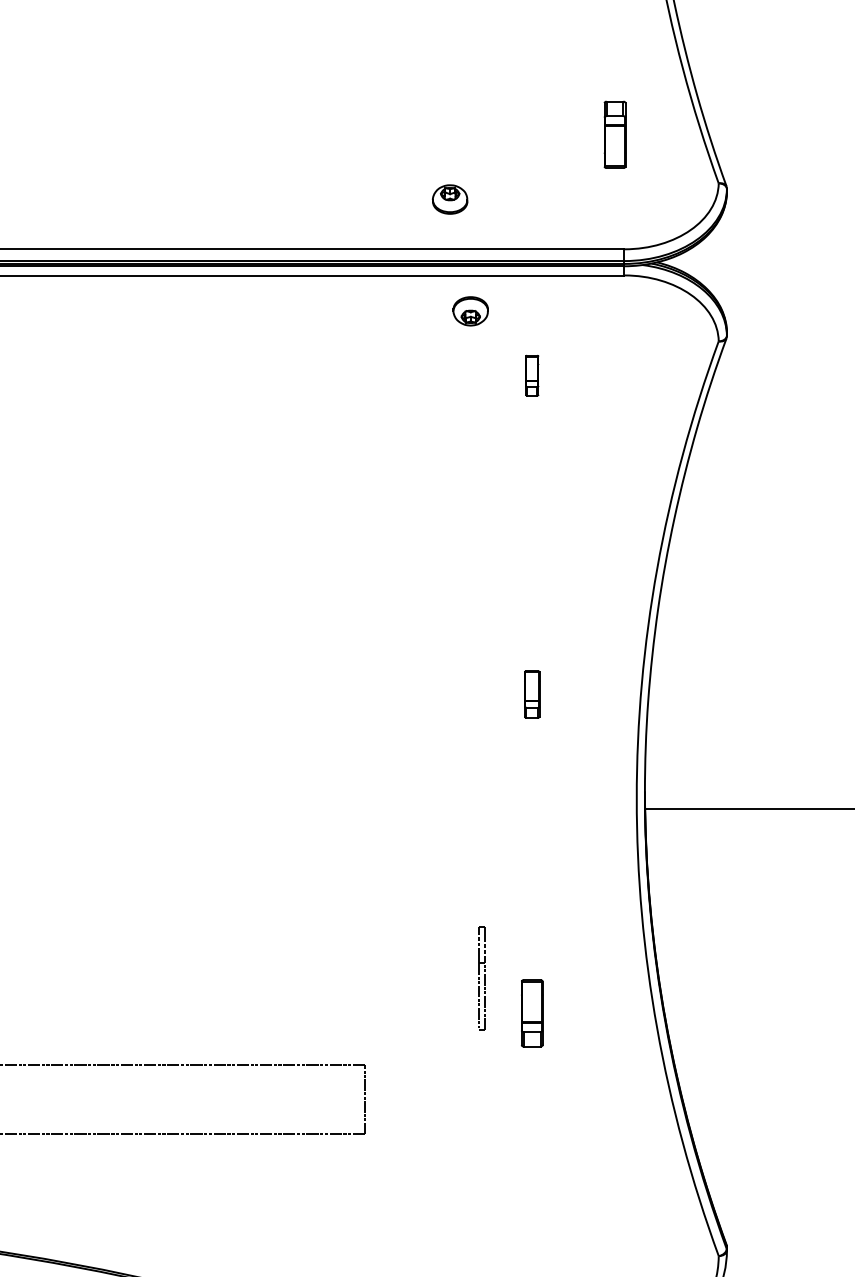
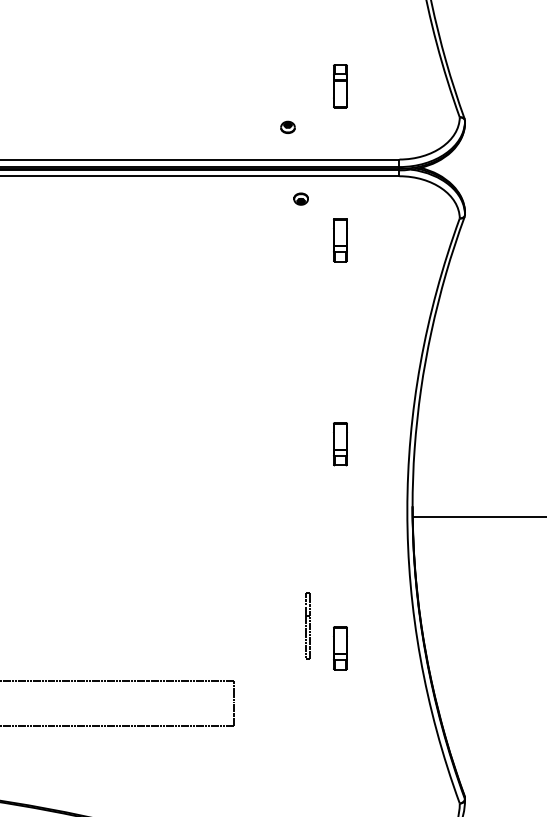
part: (615, 135) -> (340, 86), moved
part: (449, 197) -> (287, 126), size x0.62
part: (469, 310) -> (300, 198), size x0.62
part: (532, 375) -> (340, 240), size x1.67
part: (532, 694) -> (340, 444), size x1.43

